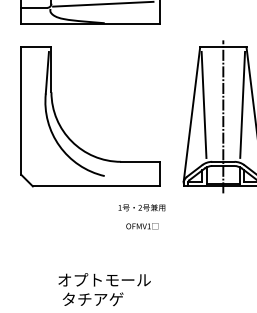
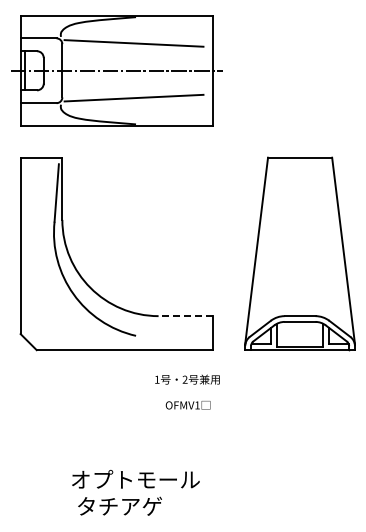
line: (204, 104) -> (273, 237), removed
line: (242, 104) -> (326, 237), removed
line: (223, 116) -> (300, 253), removed
line: (140, 162) -> (185, 316), solid -> dashed

